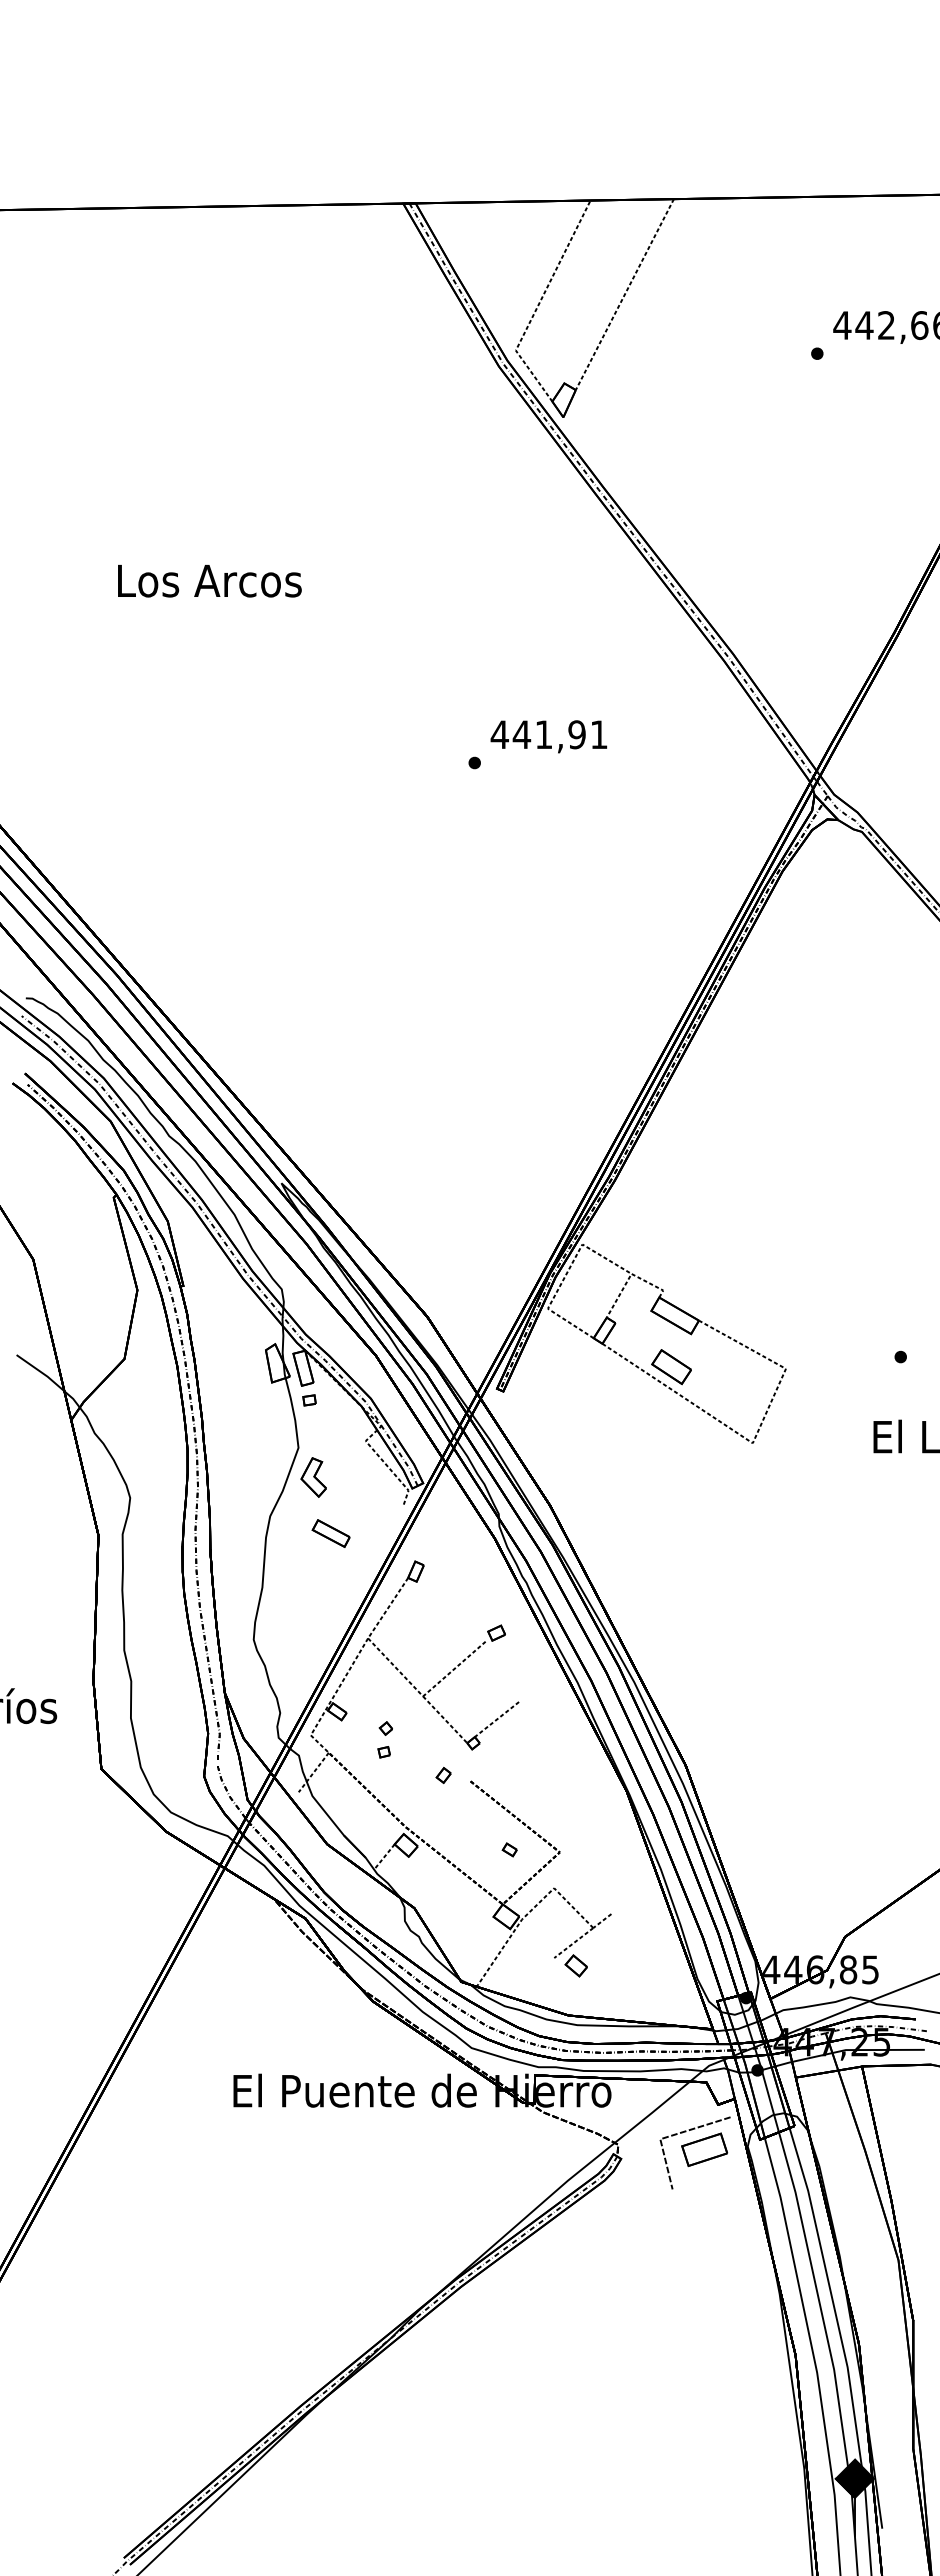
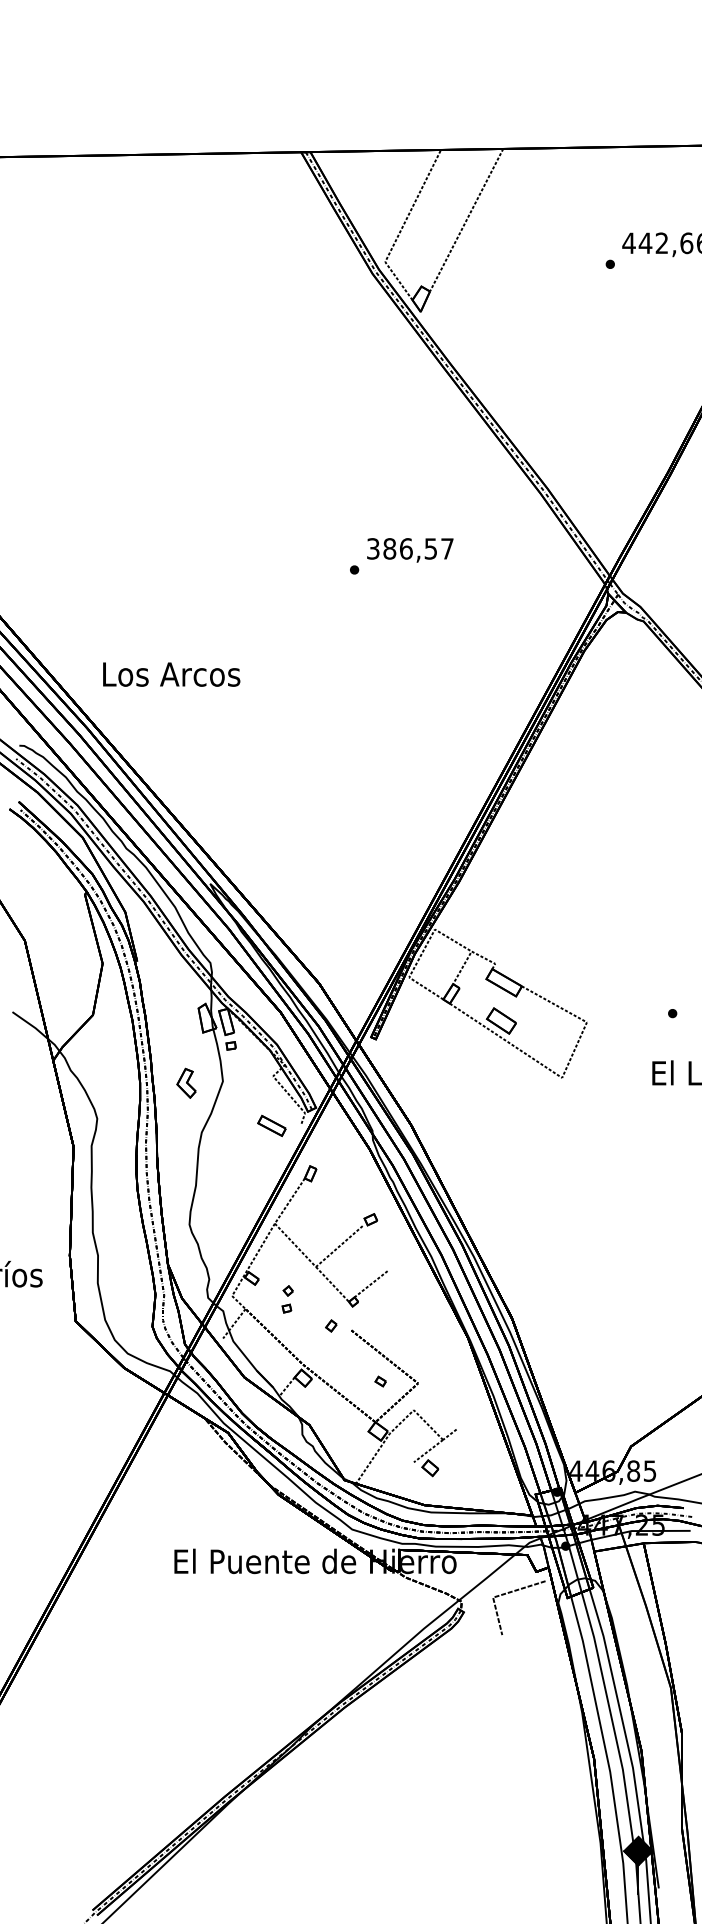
text: (209, 581) -> (171, 674), moved
text: (548, 734) -> (409, 548), 441,91 -> 386,57
part: (313, 1477) -> (186, 1083), moved
part: (330, 1533) -> (271, 1125), moved
part: (704, 2149) -> (526, 1605), removed

